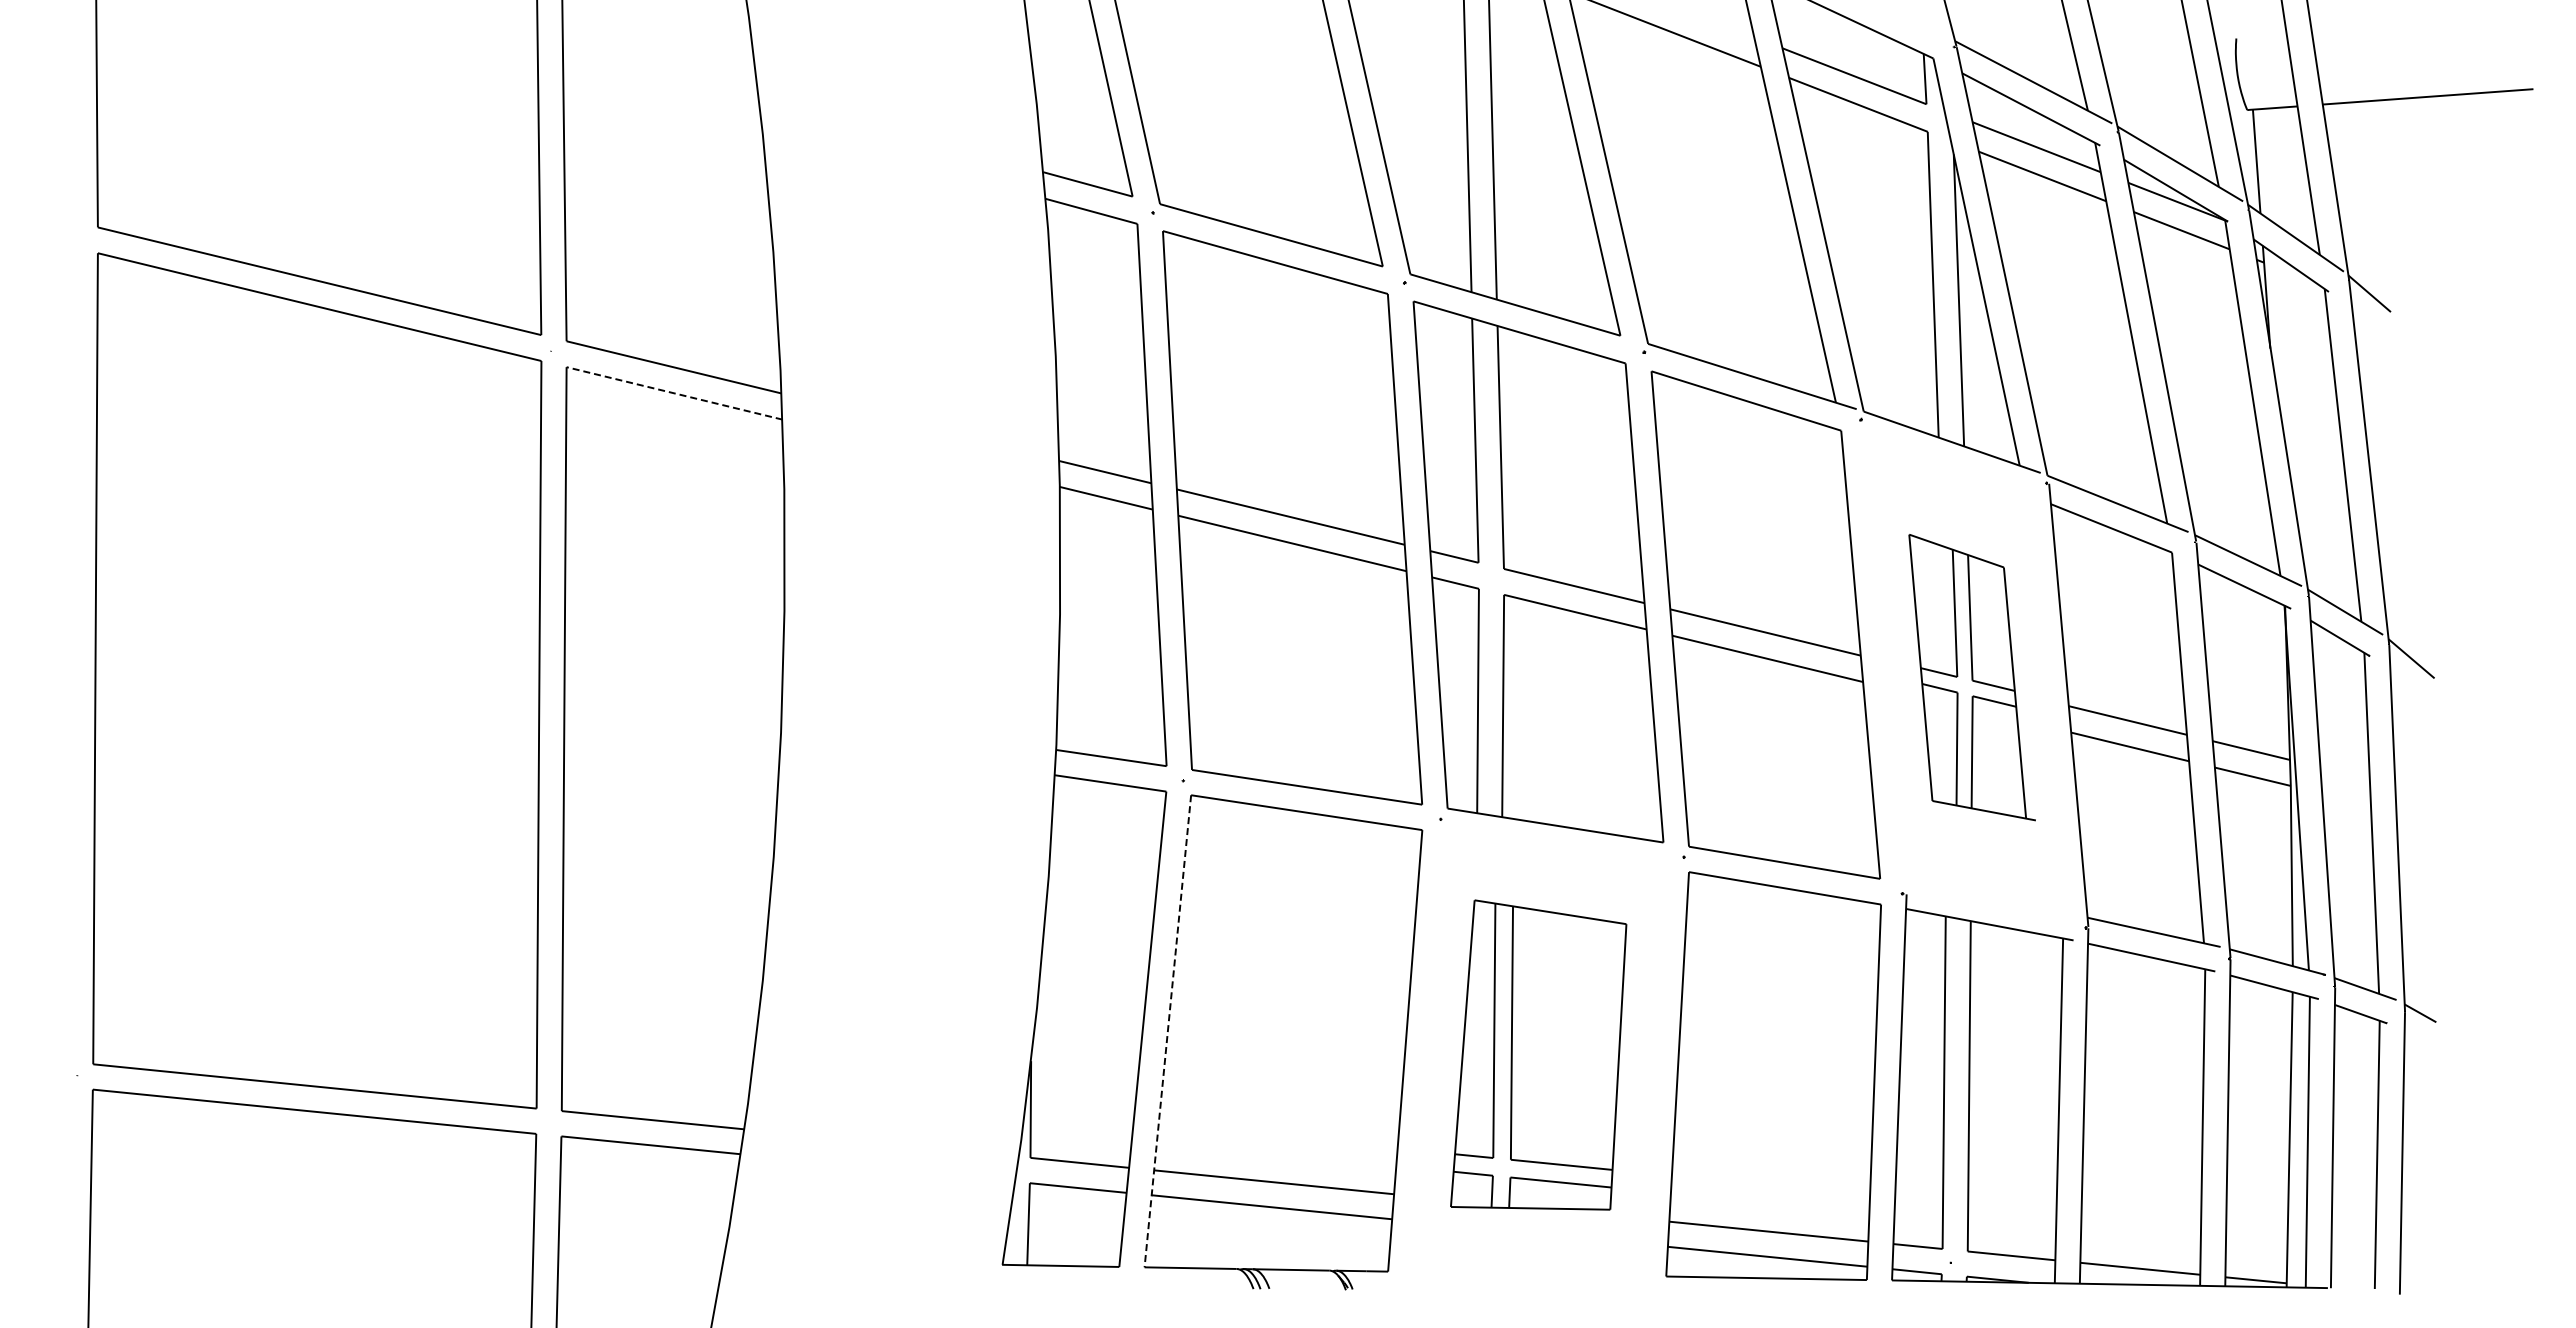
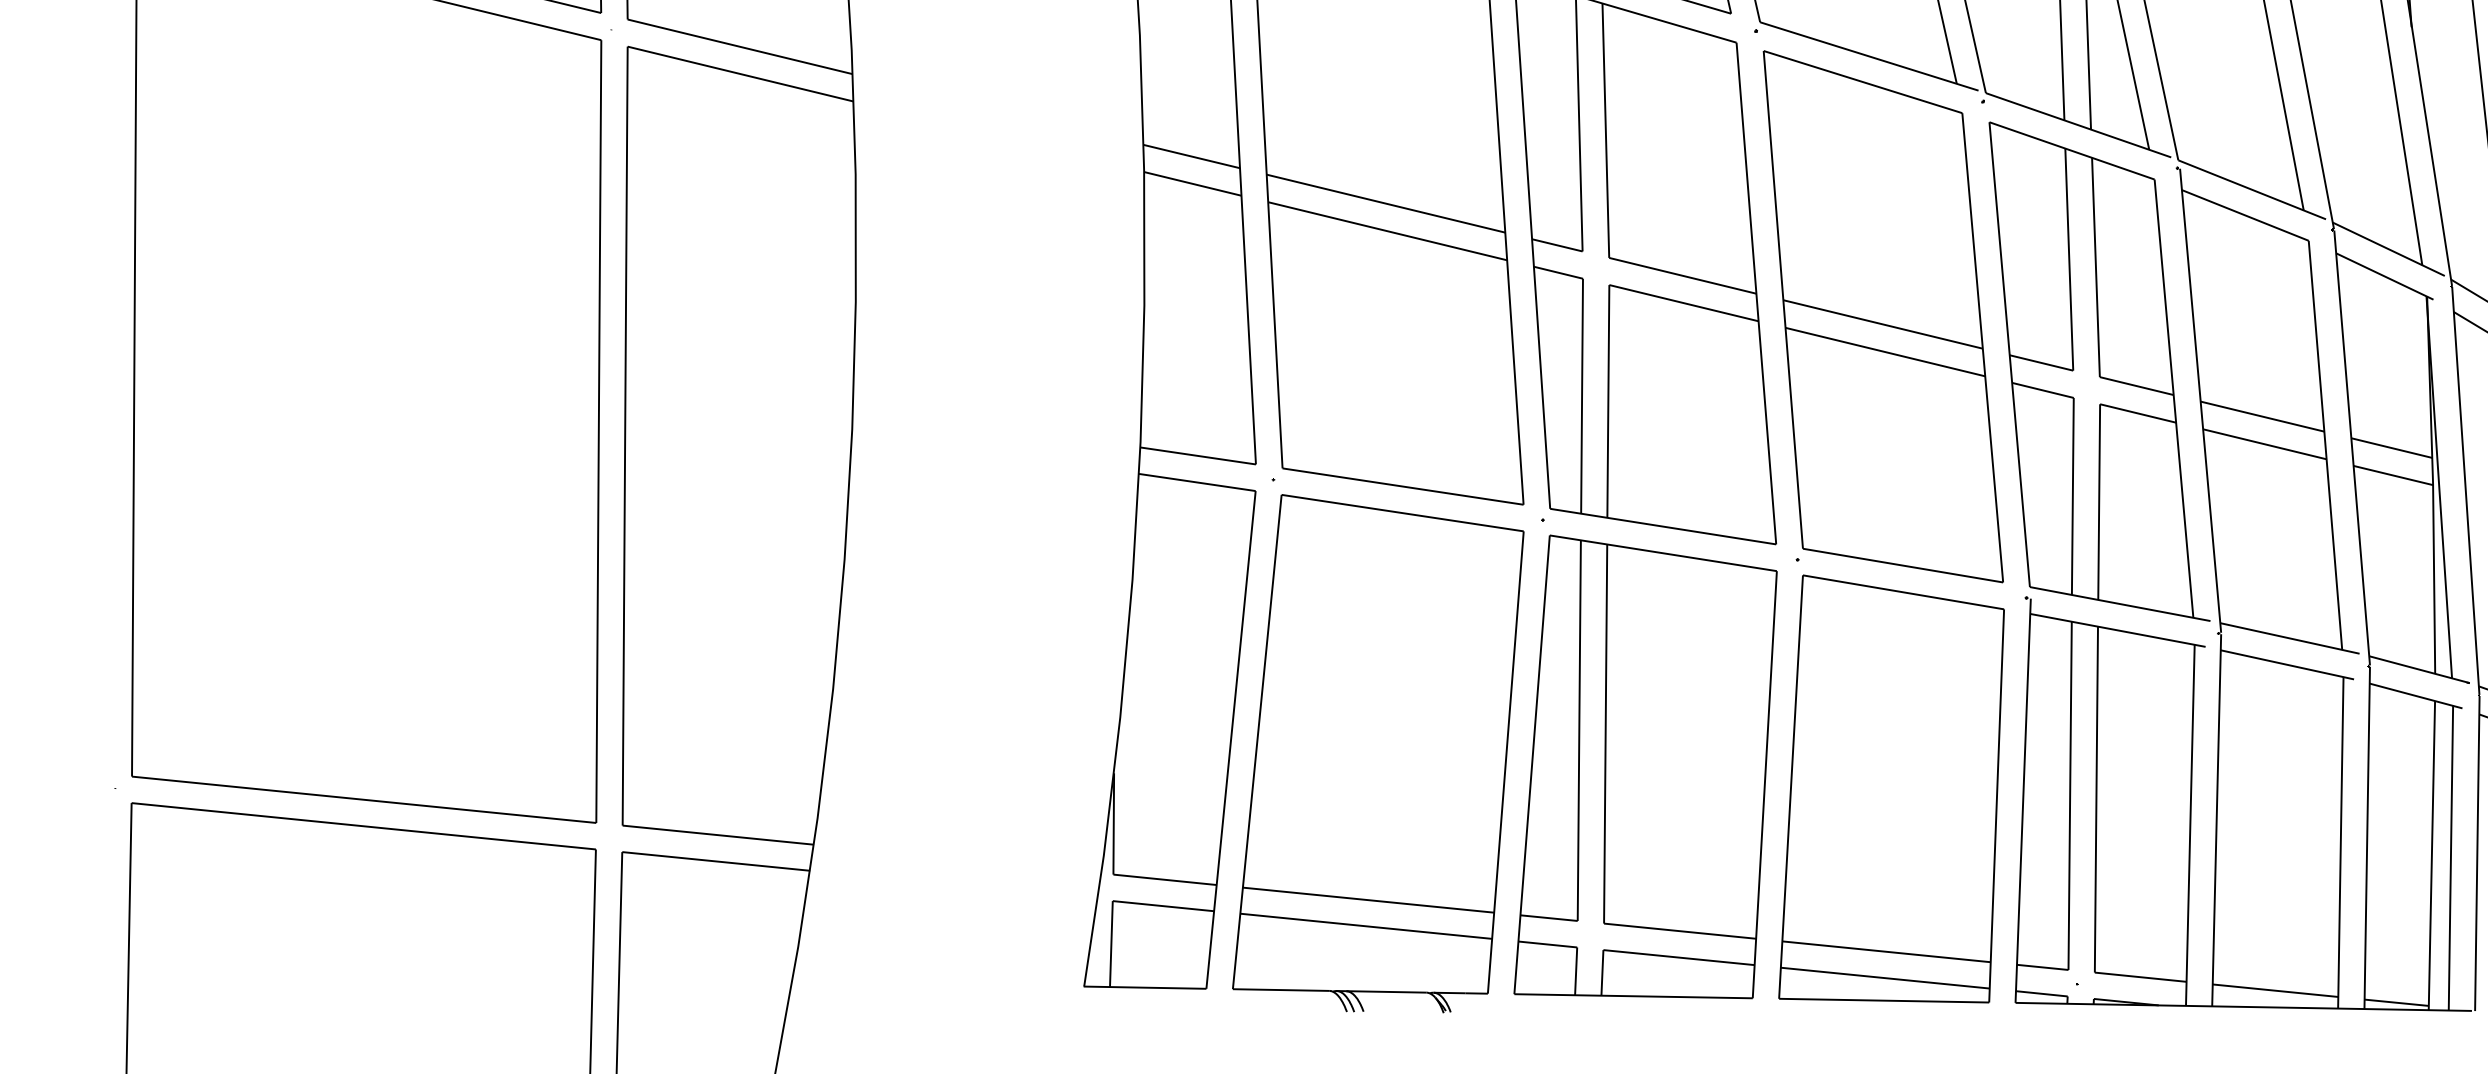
line: (674, 393) -> (740, 74), dashed -> solid
part: (1972, 677) -> (2099, 371), size x1.67
line: (1167, 1031) -> (1256, 742), dashed -> solid
part: (1538, 1054) -> (1645, 766), size x1.43

